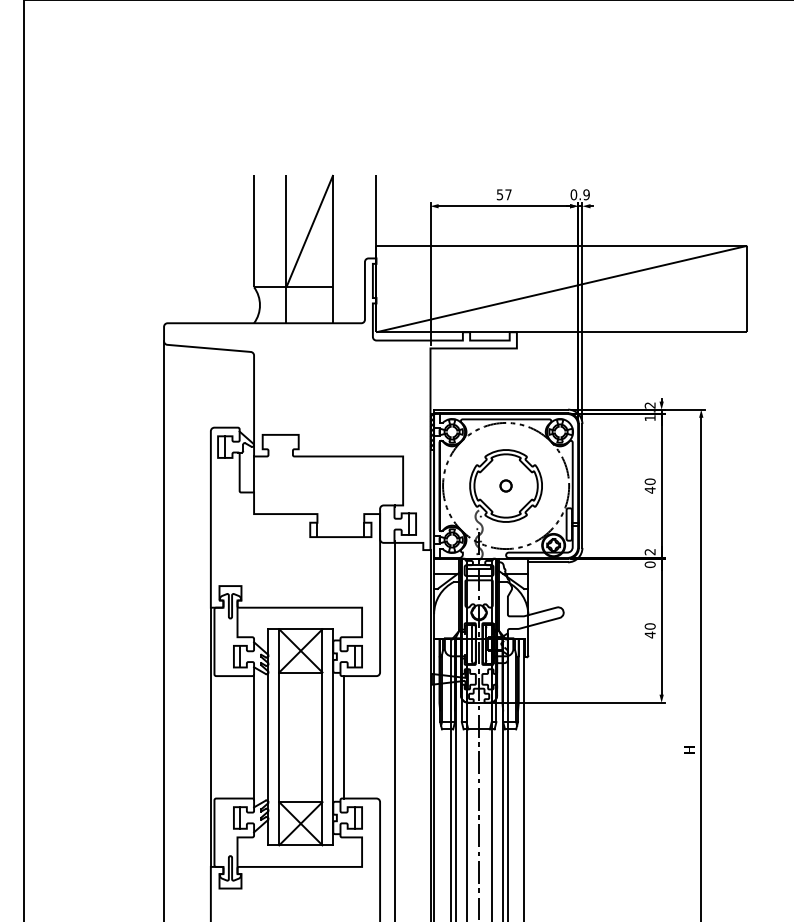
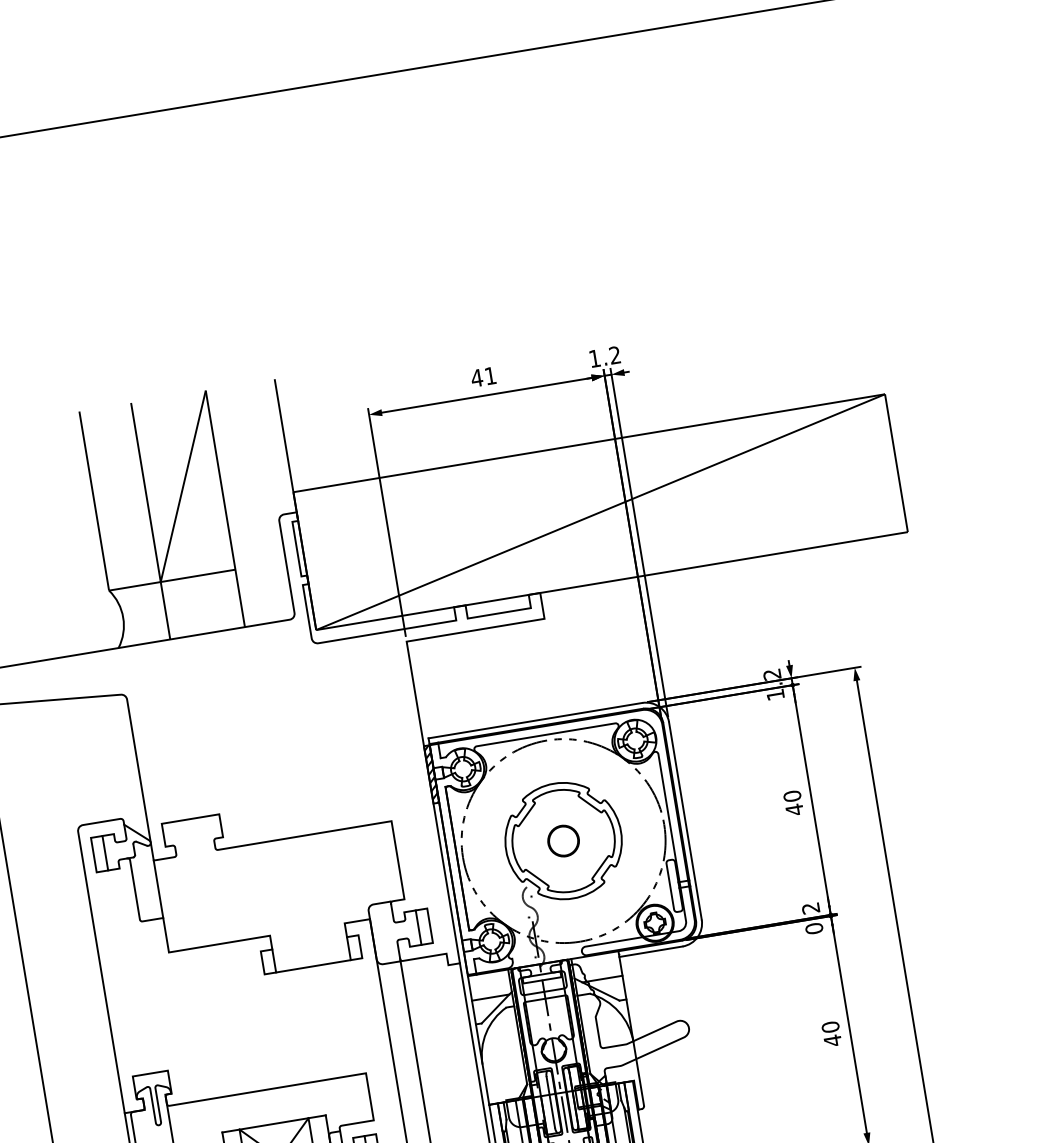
text: (503, 194) -> (482, 376), 57 -> 41
text: (579, 194) -> (603, 356), 0.9 -> 1.2
circle: (505, 485) -> (562, 840), size x1.67

